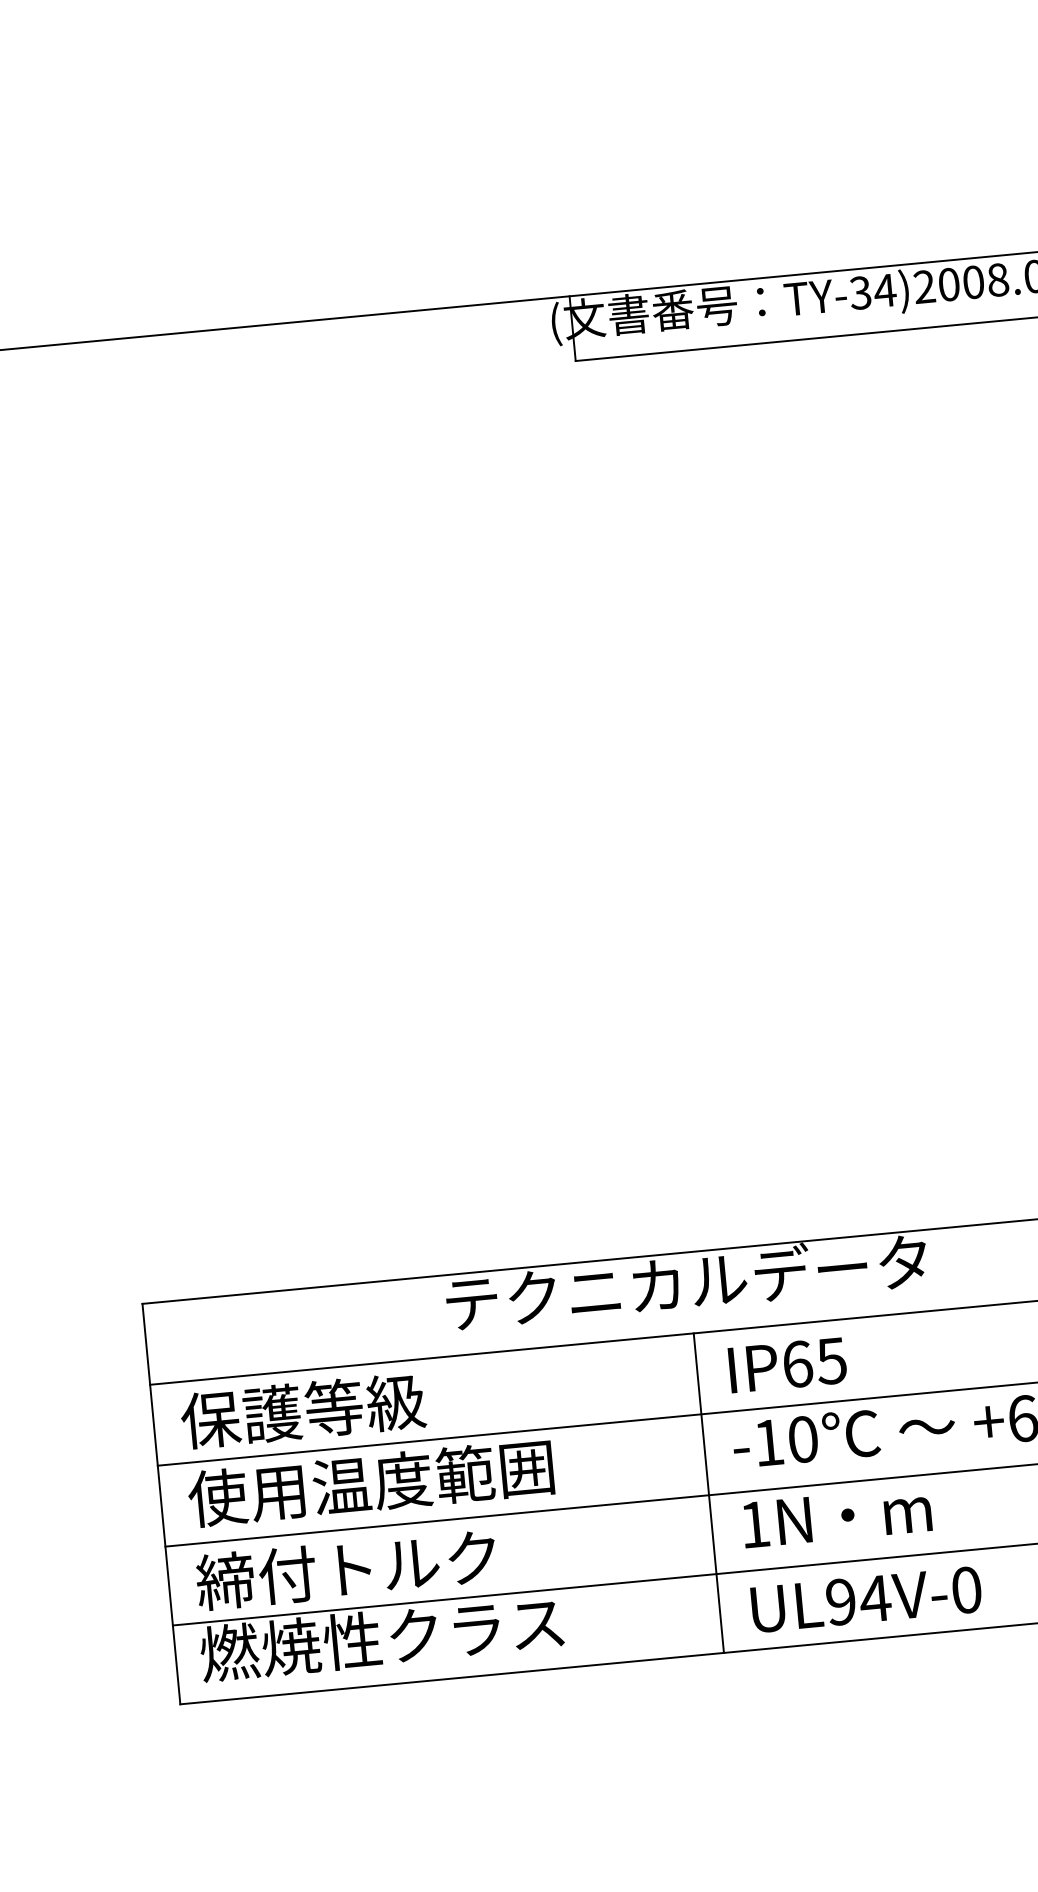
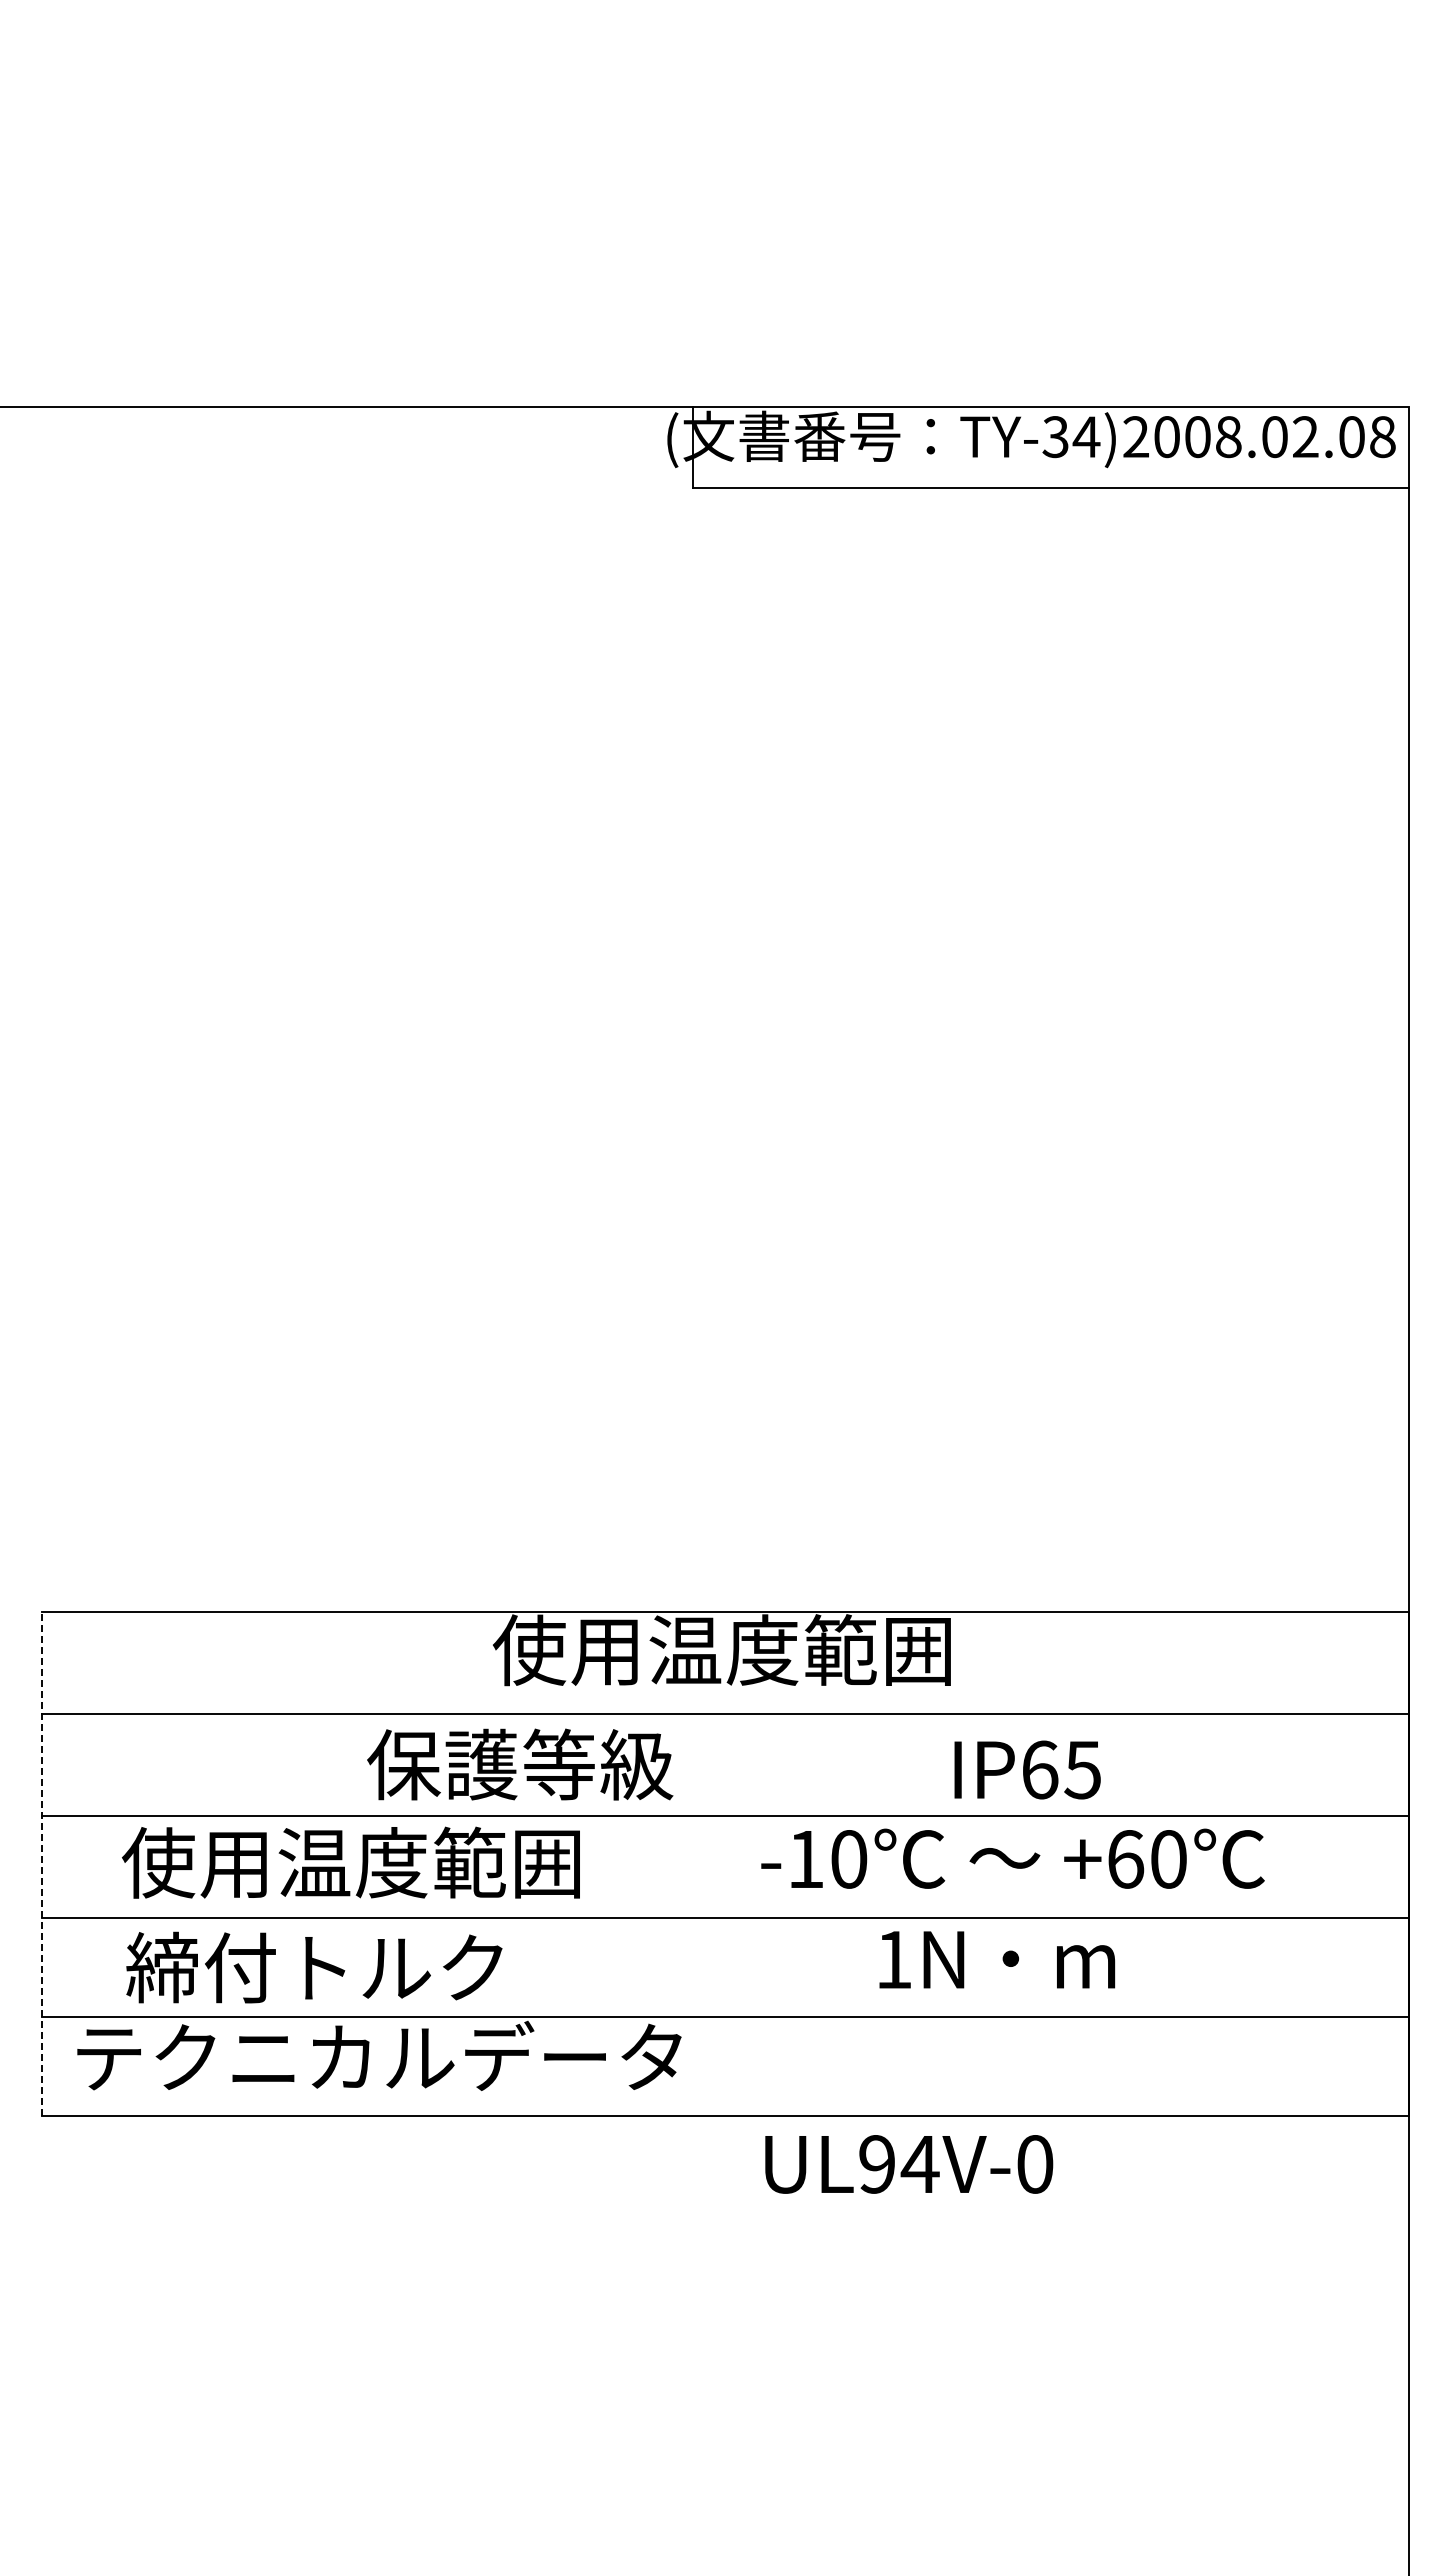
text: (686, 1282) -> (722, 1649), テクニカルデータ -> 使用温度範囲
text: (787, 1364) -> (1027, 1769), moved
text: (303, 1410) -> (520, 1764), moved
text: (370, 1482) -> (350, 1862), moved
line: (709, 1493) -> (725, 1915), removed
line: (161, 1504) -> (41, 1864), solid -> dashed
text: (837, 1516) -> (997, 1959), moved
text: (346, 1569) -> (314, 1967), moved
text: (866, 1599) -> (909, 2164), moved
text: (442, 1631) -> (376, 2056), 燃焼性クラス -> テクニカルデータ

